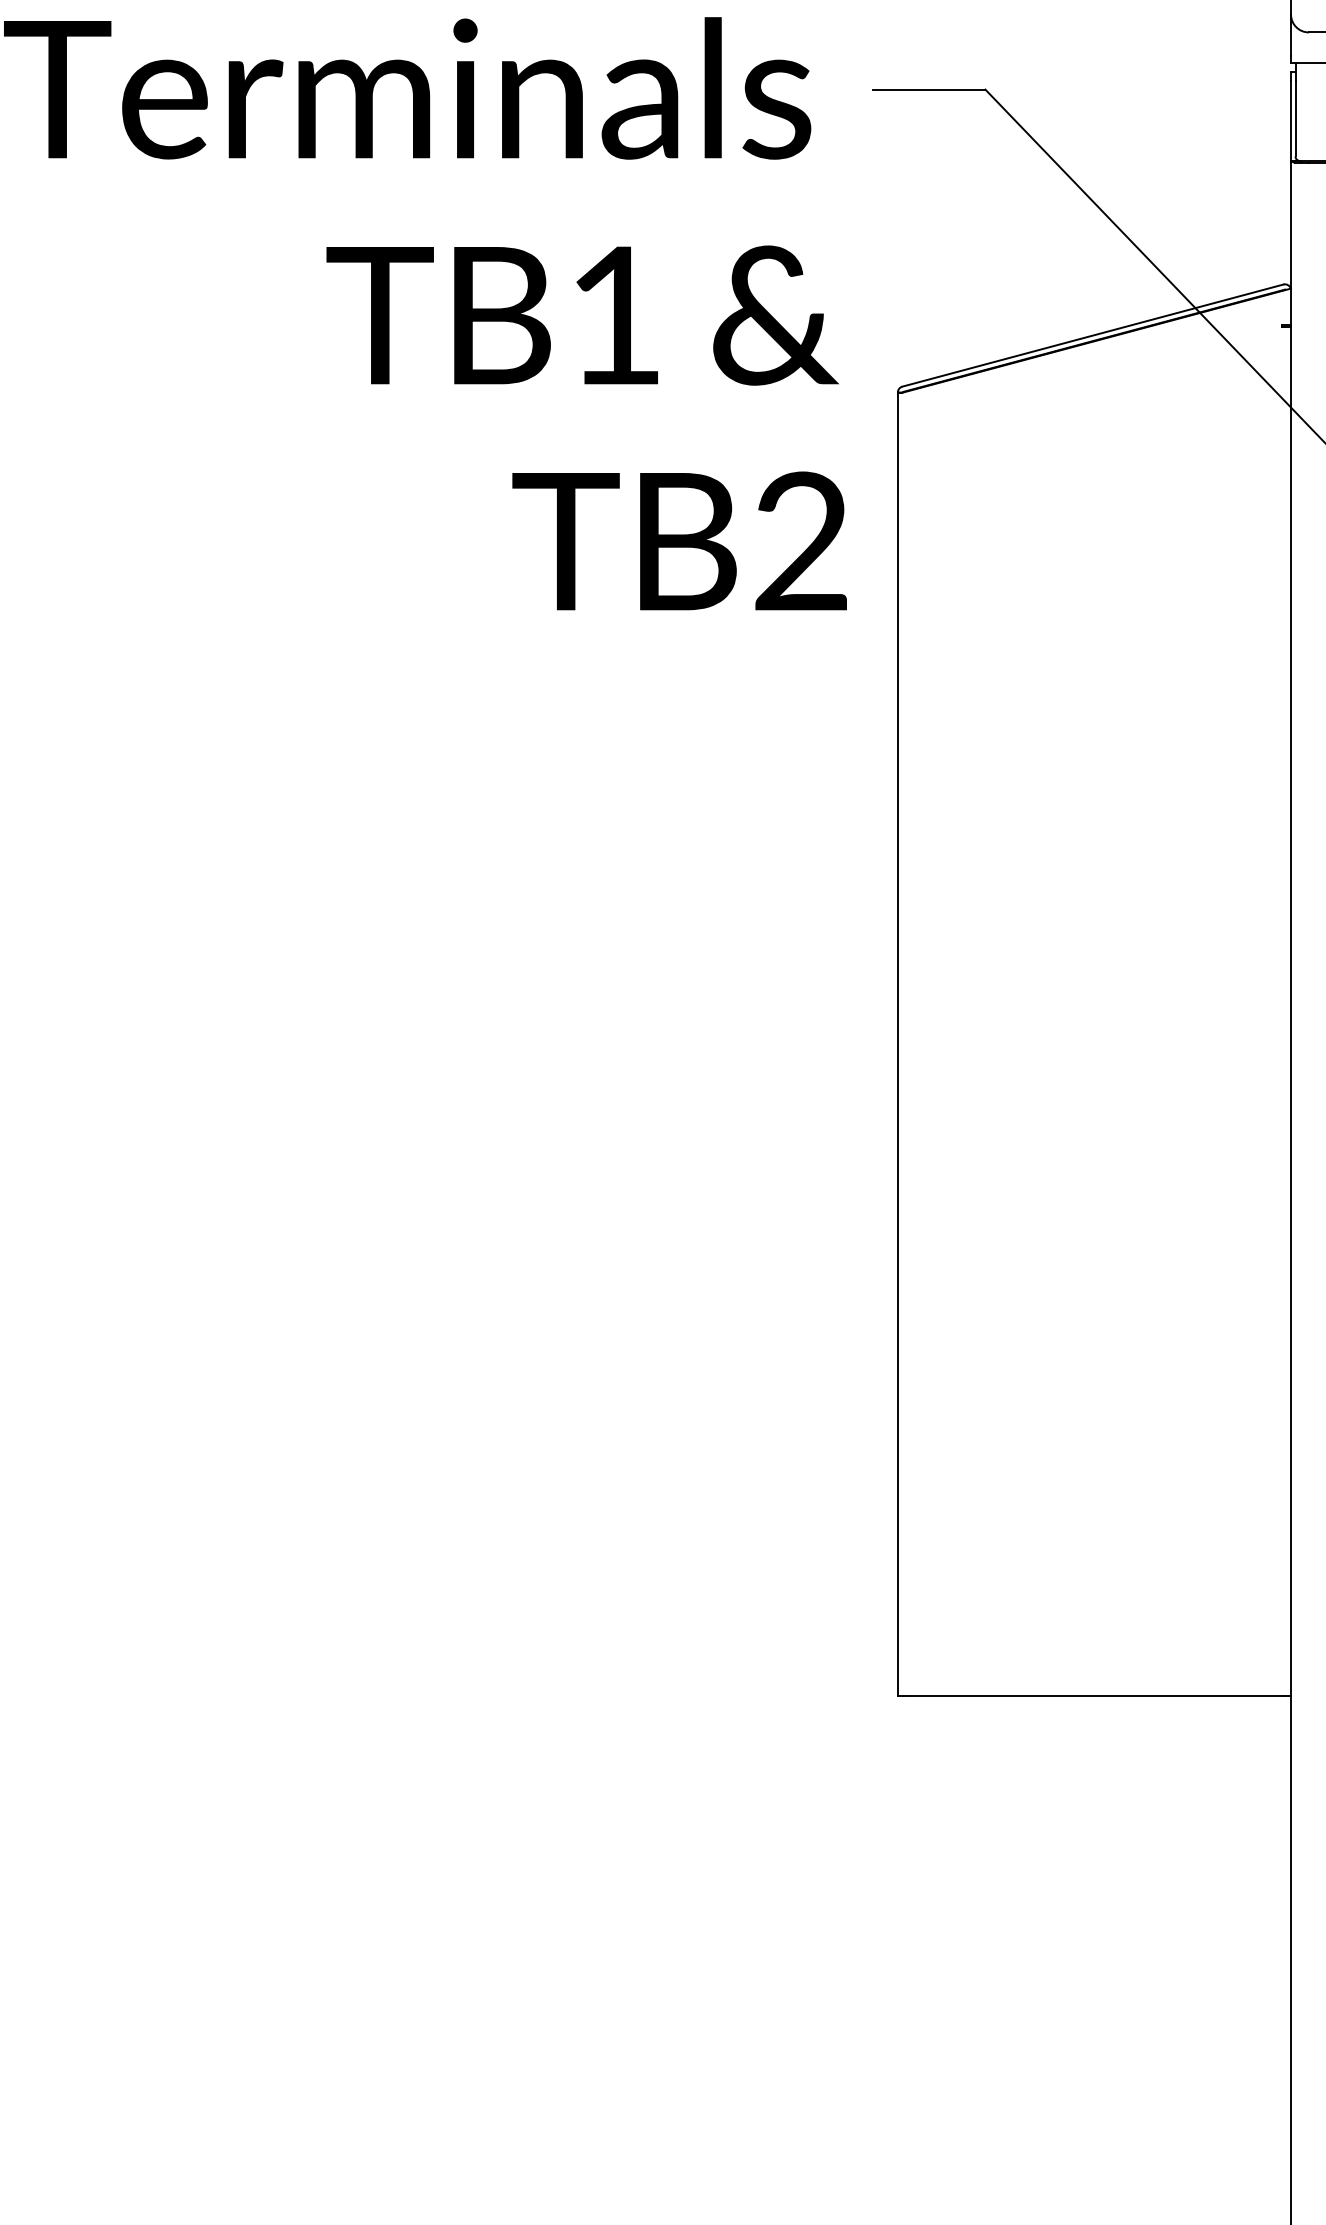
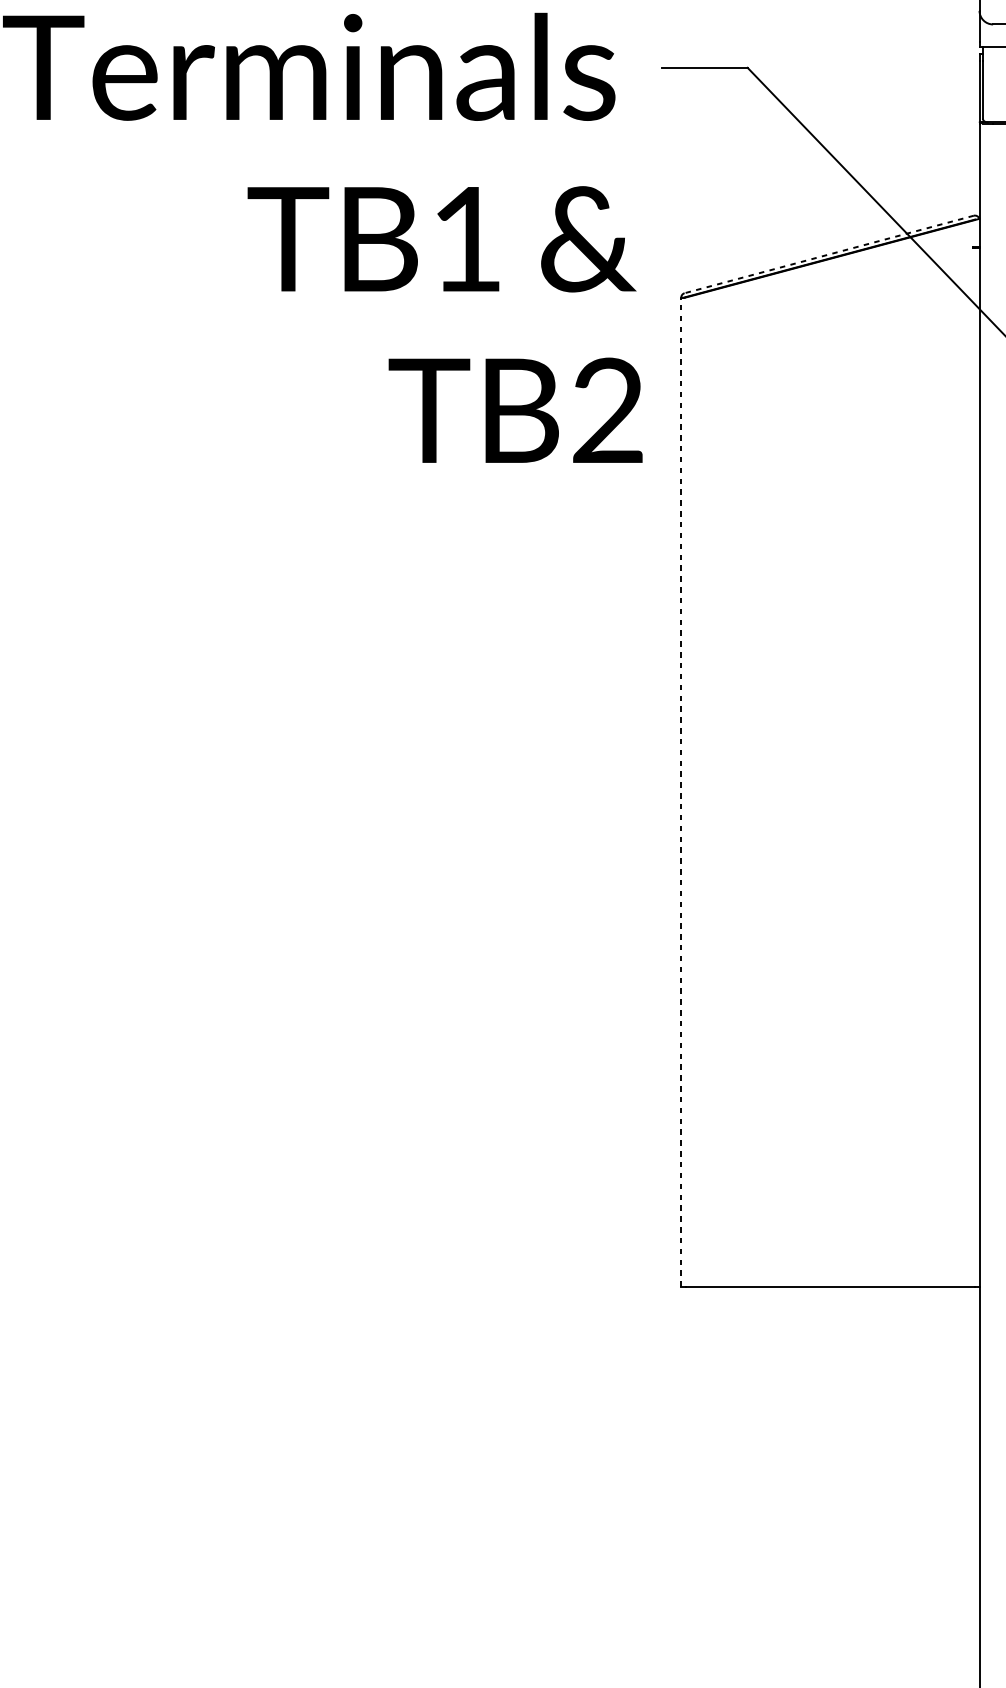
line: (1092, 335) -> (828, 254), solid -> dashed
line: (897, 1044) -> (680, 792), solid -> dashed

